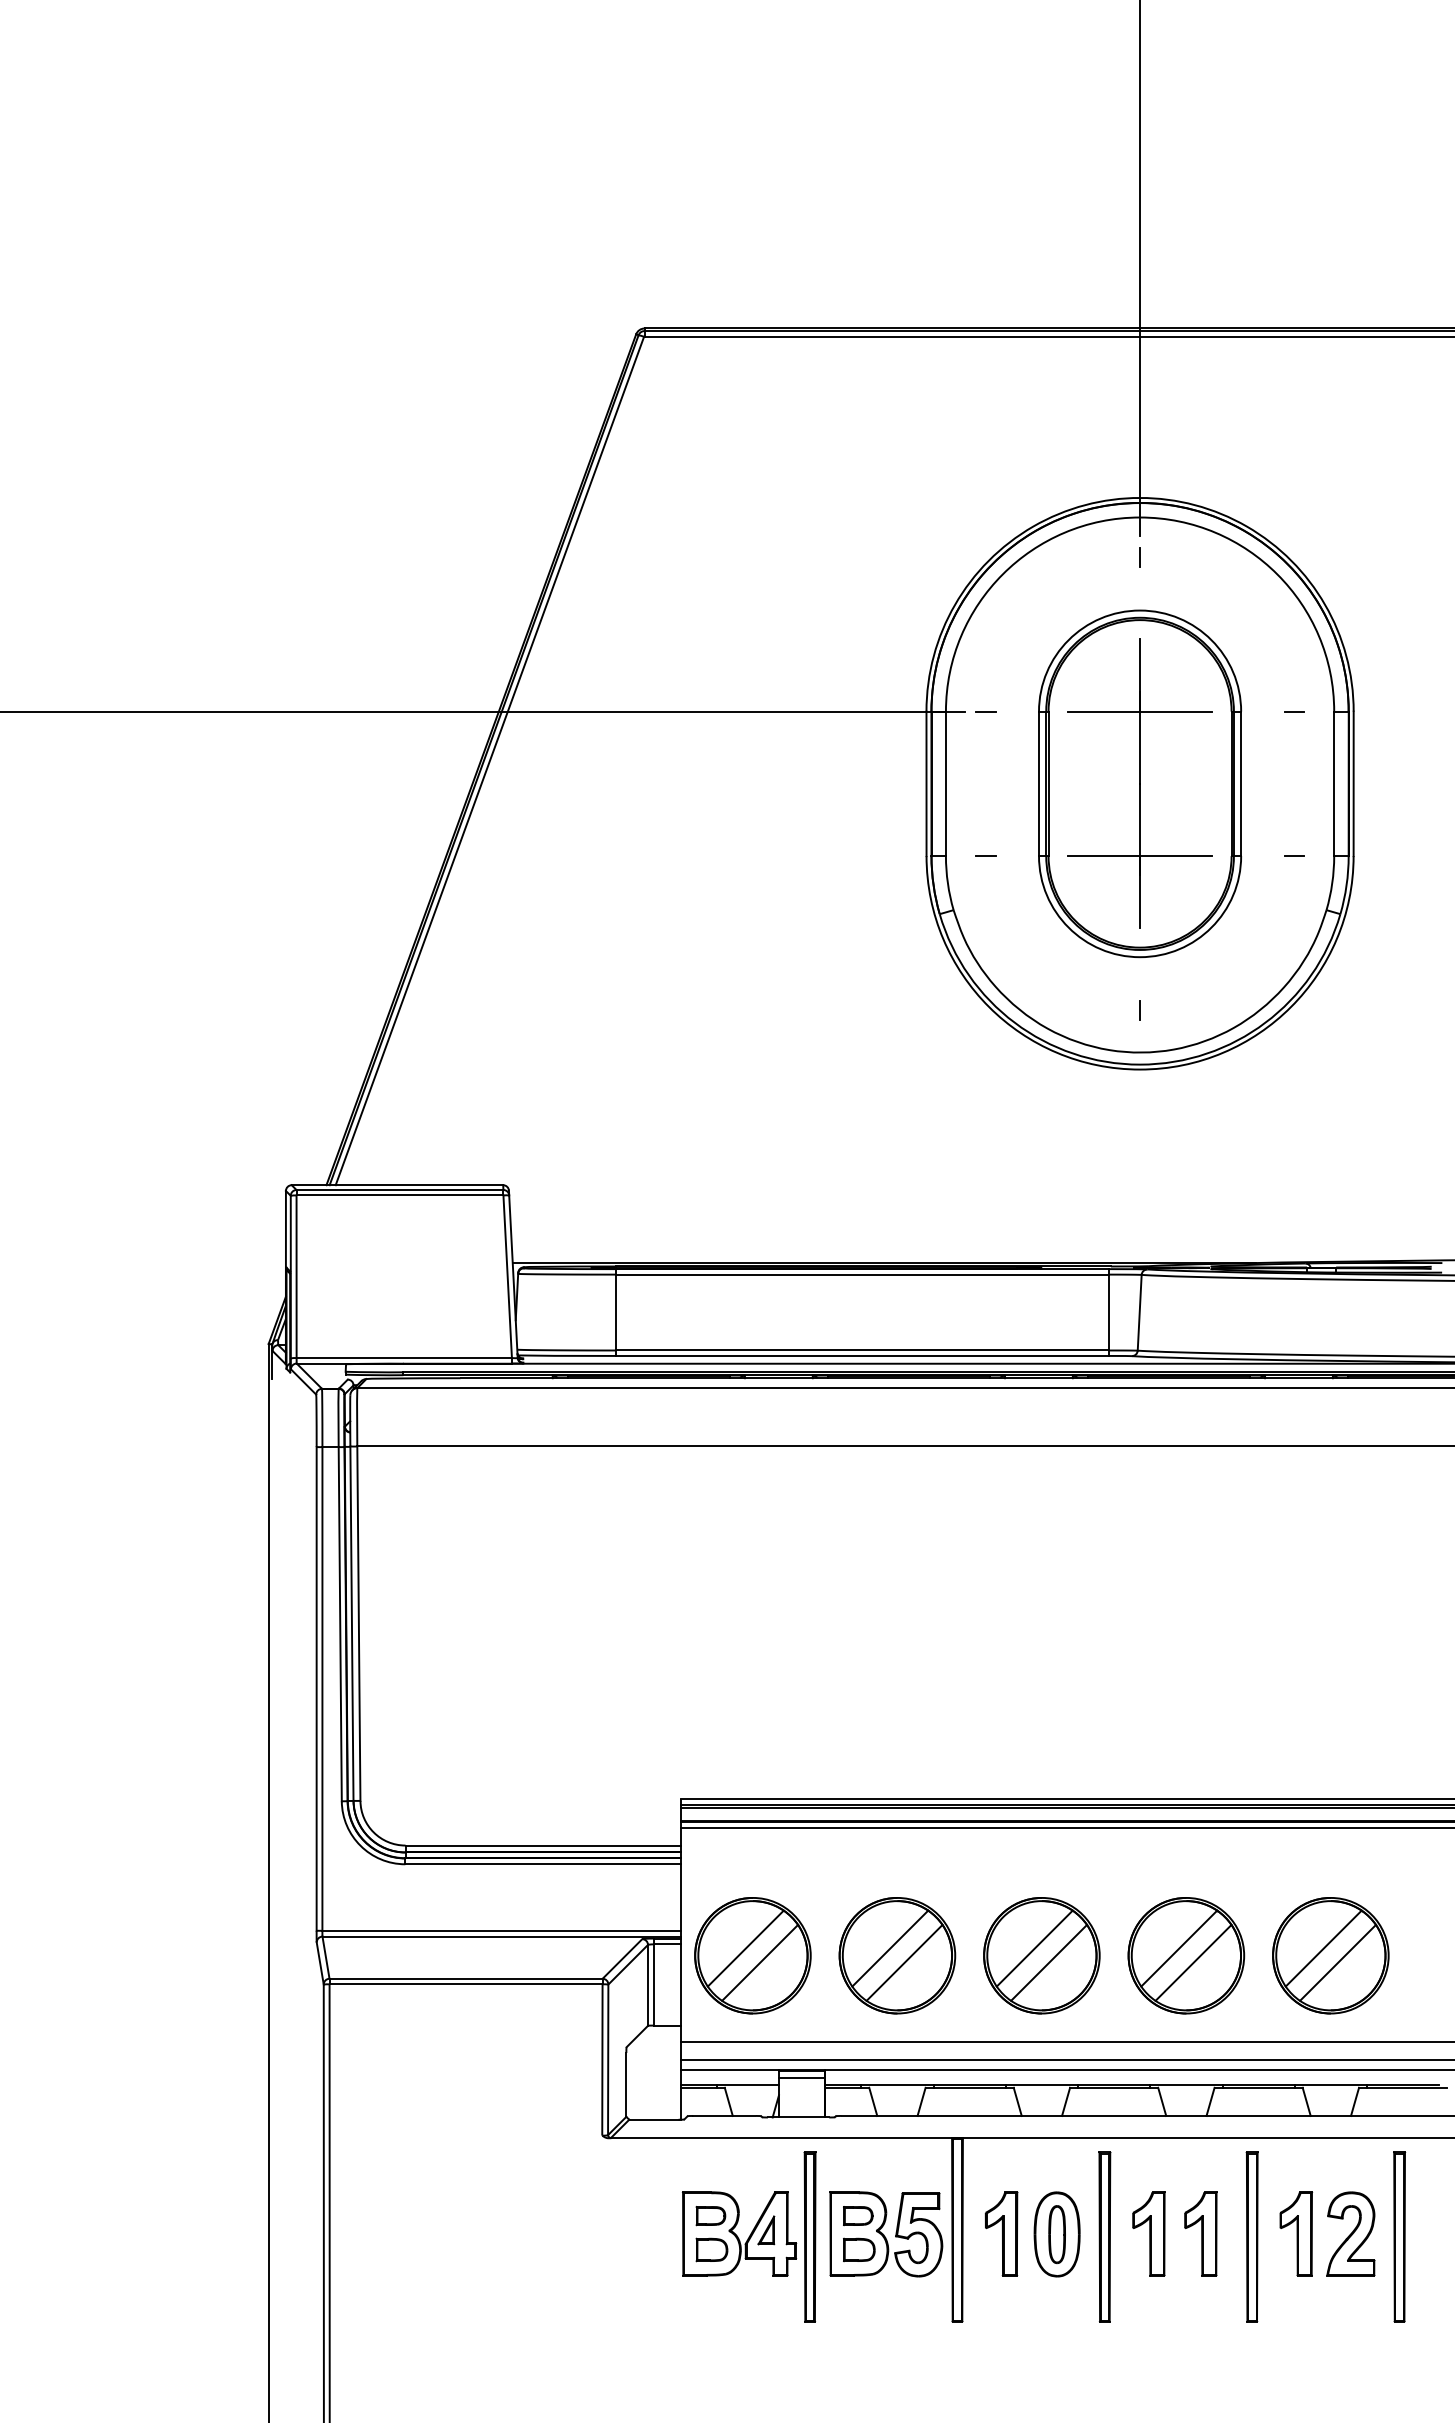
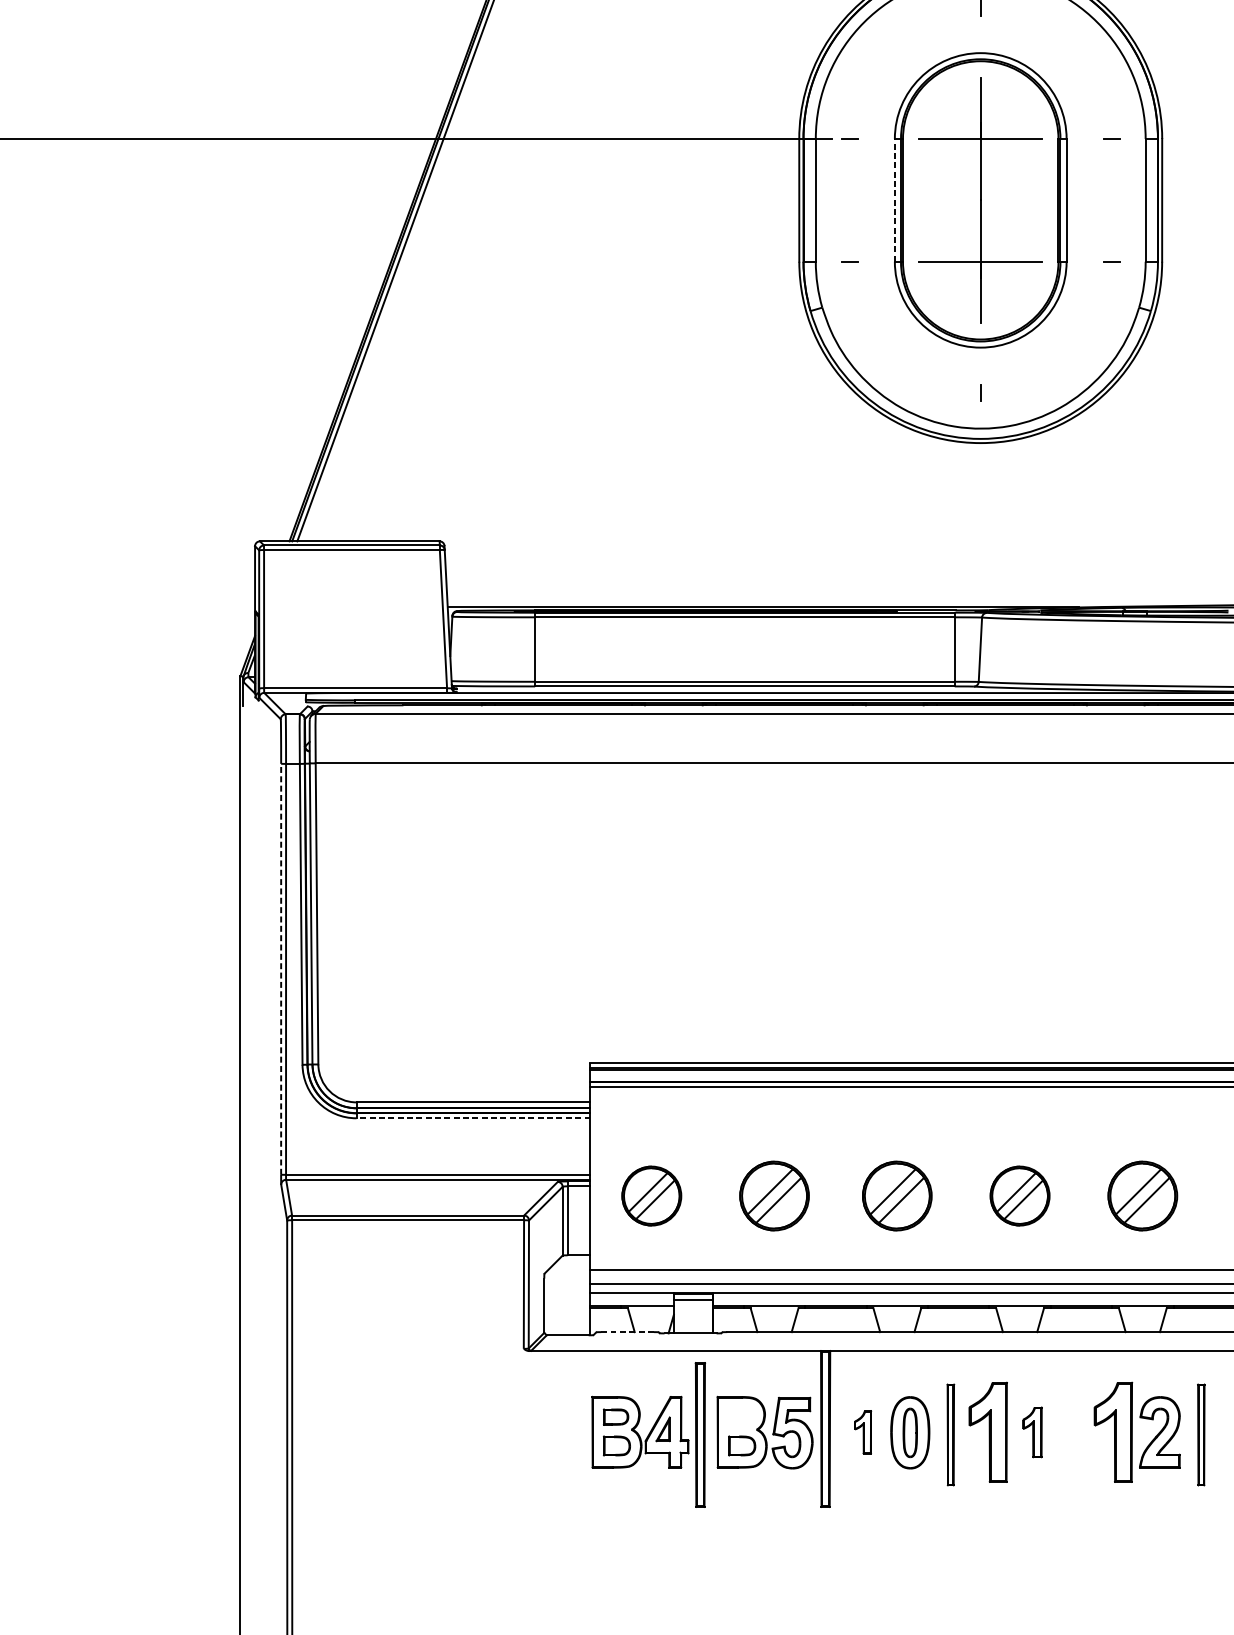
line: (1039, 783) -> (895, 200), solid -> dashed
line: (316, 1688) -> (281, 968), solid -> dashed
line: (543, 1864) -> (473, 1118), solid -> dashed
part: (752, 1955) -> (651, 1195), size x0.6
part: (897, 1955) -> (774, 1195), size x0.7
part: (1041, 1955) -> (896, 1195), size x0.7
part: (1186, 1955) -> (1020, 1195), size x0.6
part: (1330, 1955) -> (1142, 1195), size x0.7
line: (724, 2115) -> (627, 1331), solid -> dashed
part: (858, 2216) -> (741, 1417), removed
part: (1001, 2233) -> (863, 1431), size x0.6
part: (1148, 2233) -> (987, 1431), size x1.4
part: (1200, 2233) -> (1032, 1431), size x0.7
part: (1296, 2233) -> (1113, 1431), size x1.4
part: (1104, 2236) -> (950, 1434), size x0.7
part: (1251, 2236) -> (1075, 1434), removed
part: (1399, 2236) -> (1201, 1434), size x0.7

